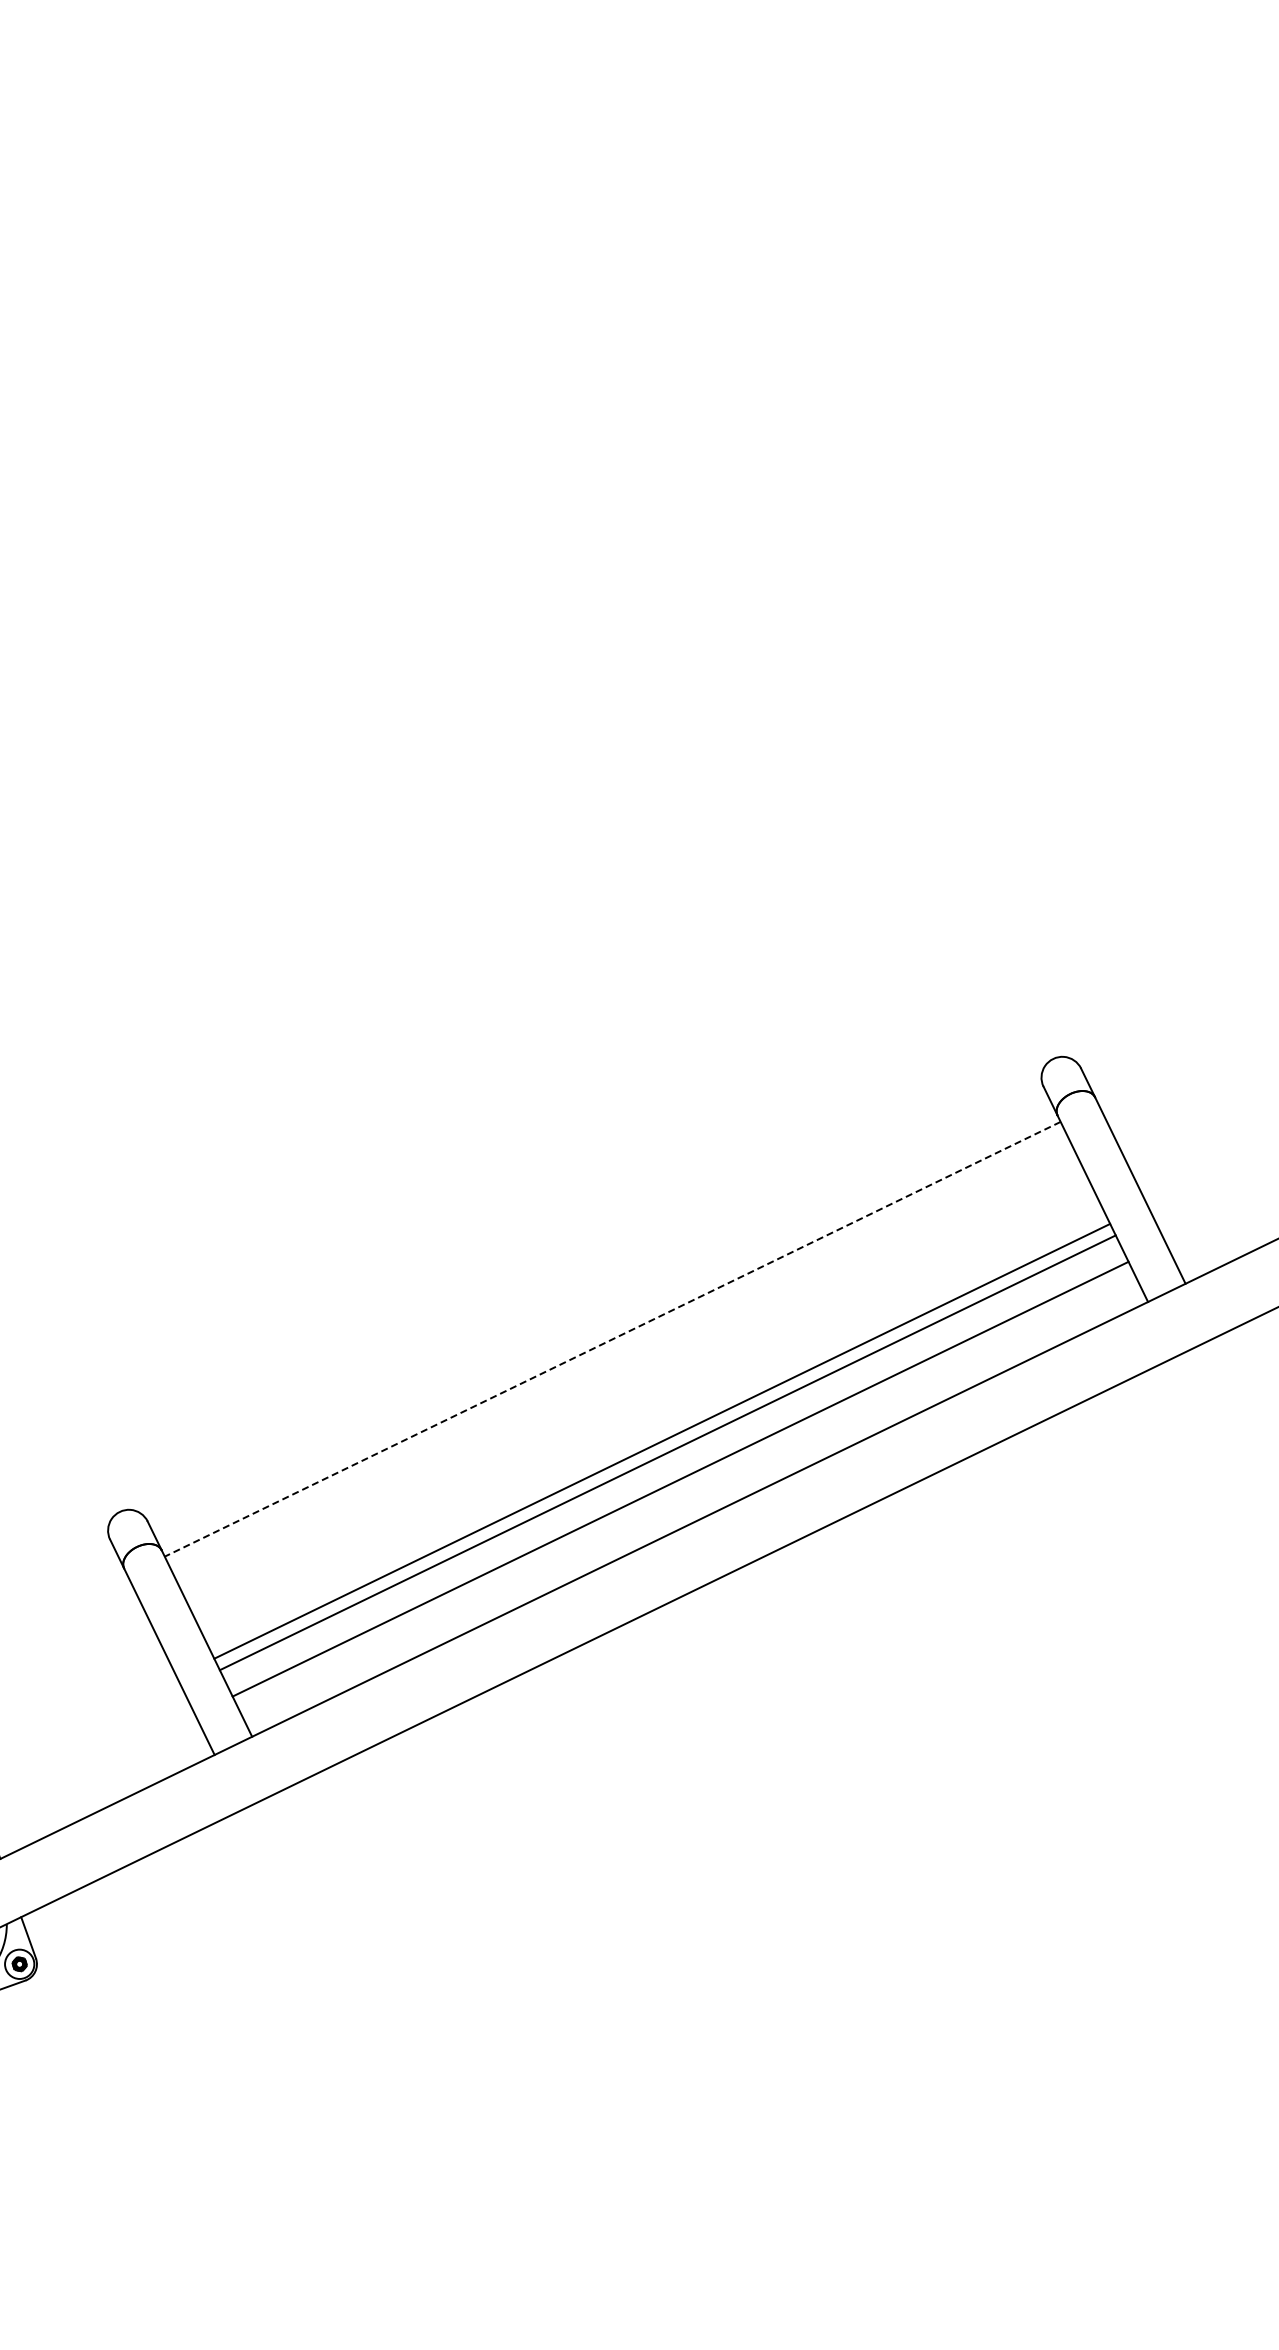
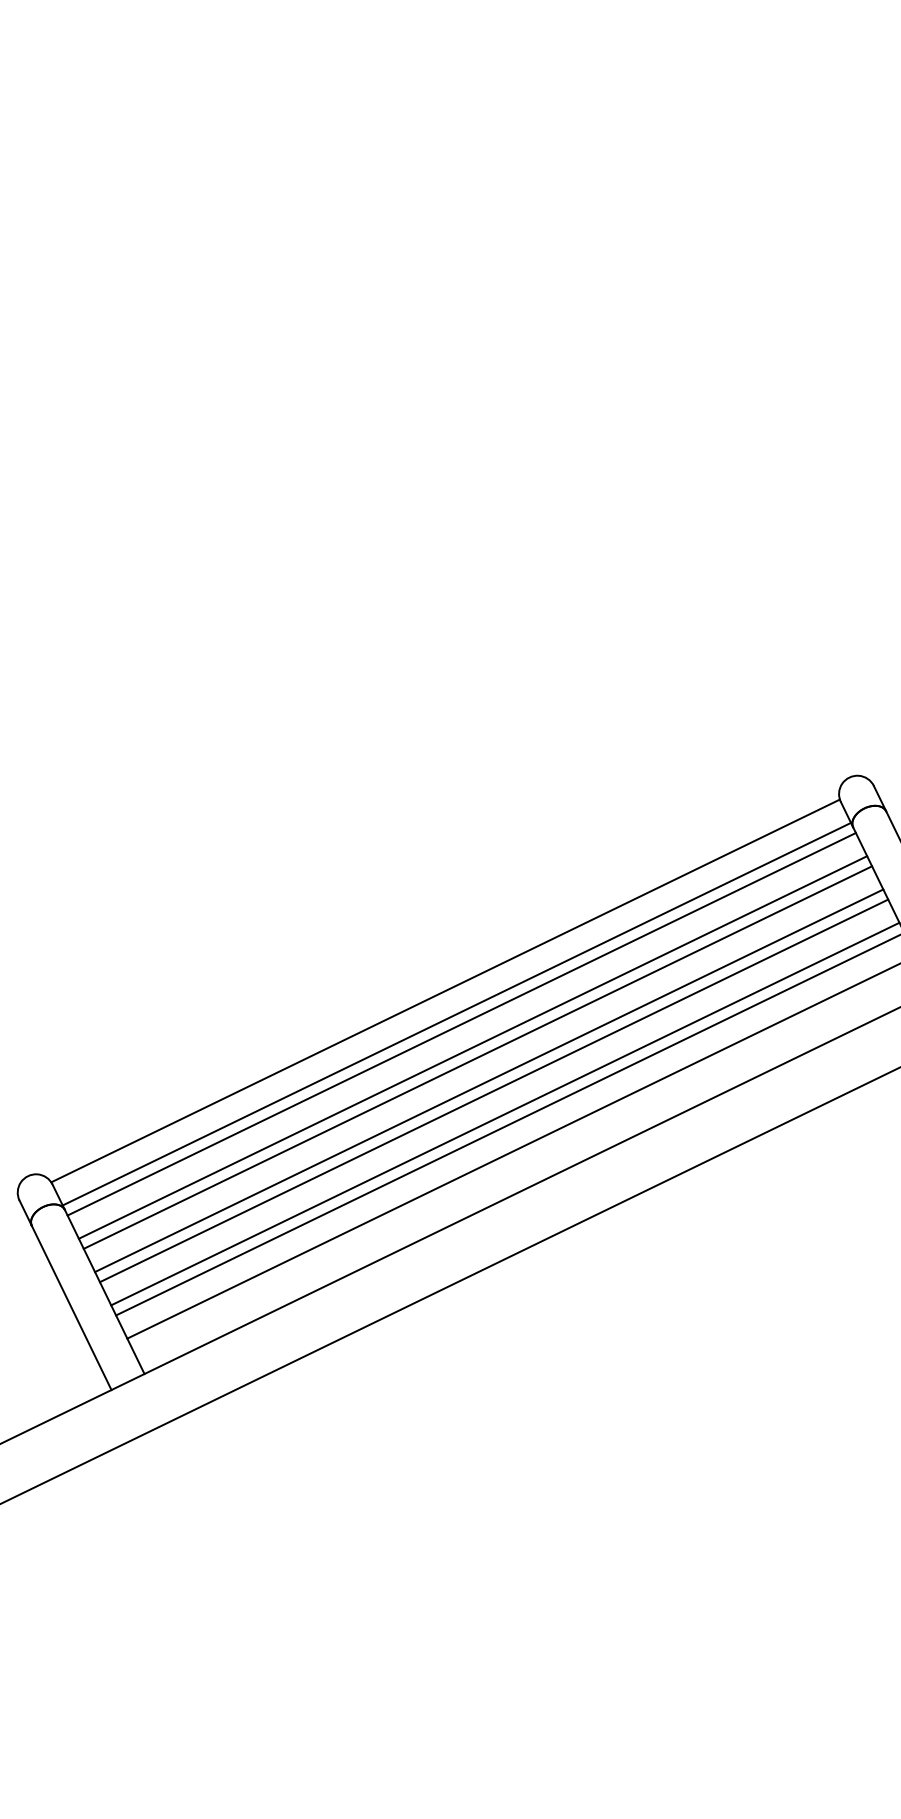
line: (594, 1300) -> (445, 990), added
line: (607, 1327) -> (457, 1013), added
line: (612, 1339) -> (461, 1024), dashed -> solid
line: (625, 1365) -> (473, 1047), added
line: (631, 1376) -> (478, 1057), added
line: (643, 1403) -> (488, 1080), added
line: (649, 1414) -> (494, 1090), added

